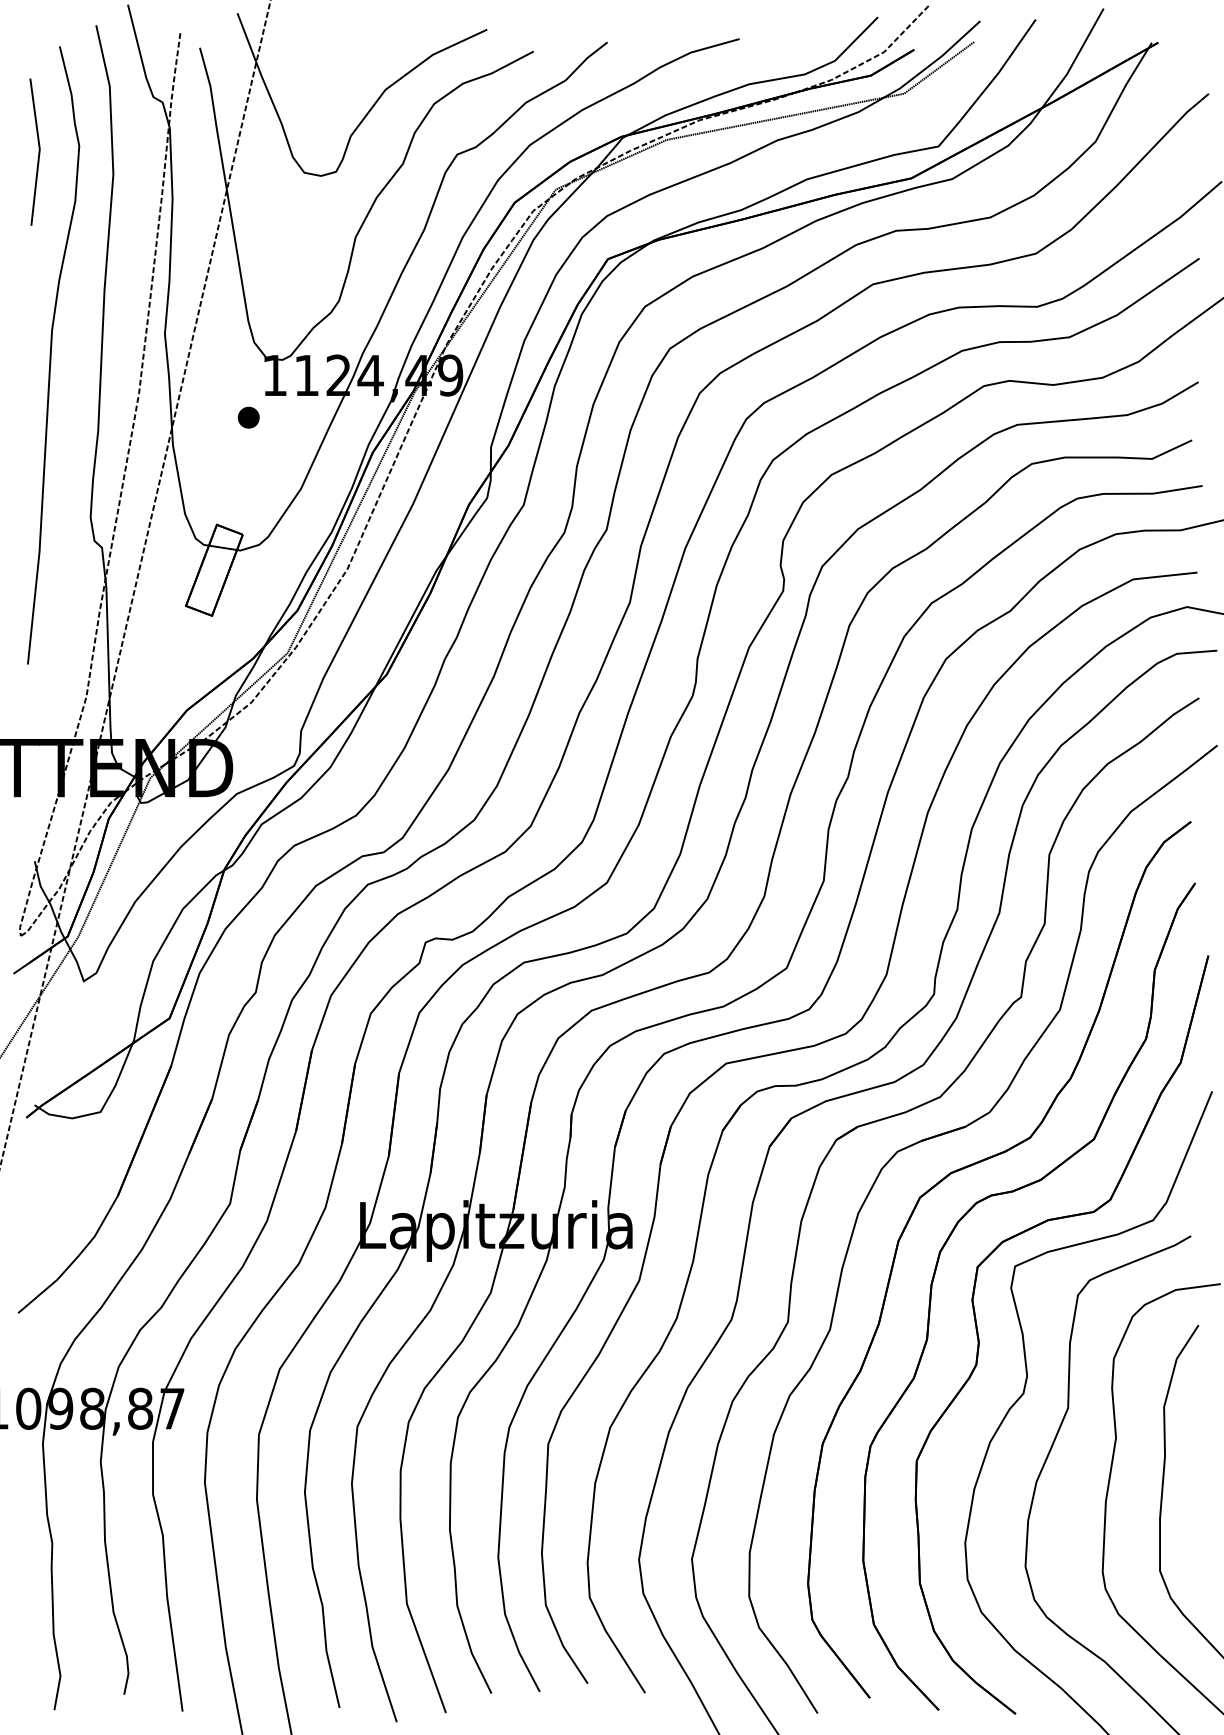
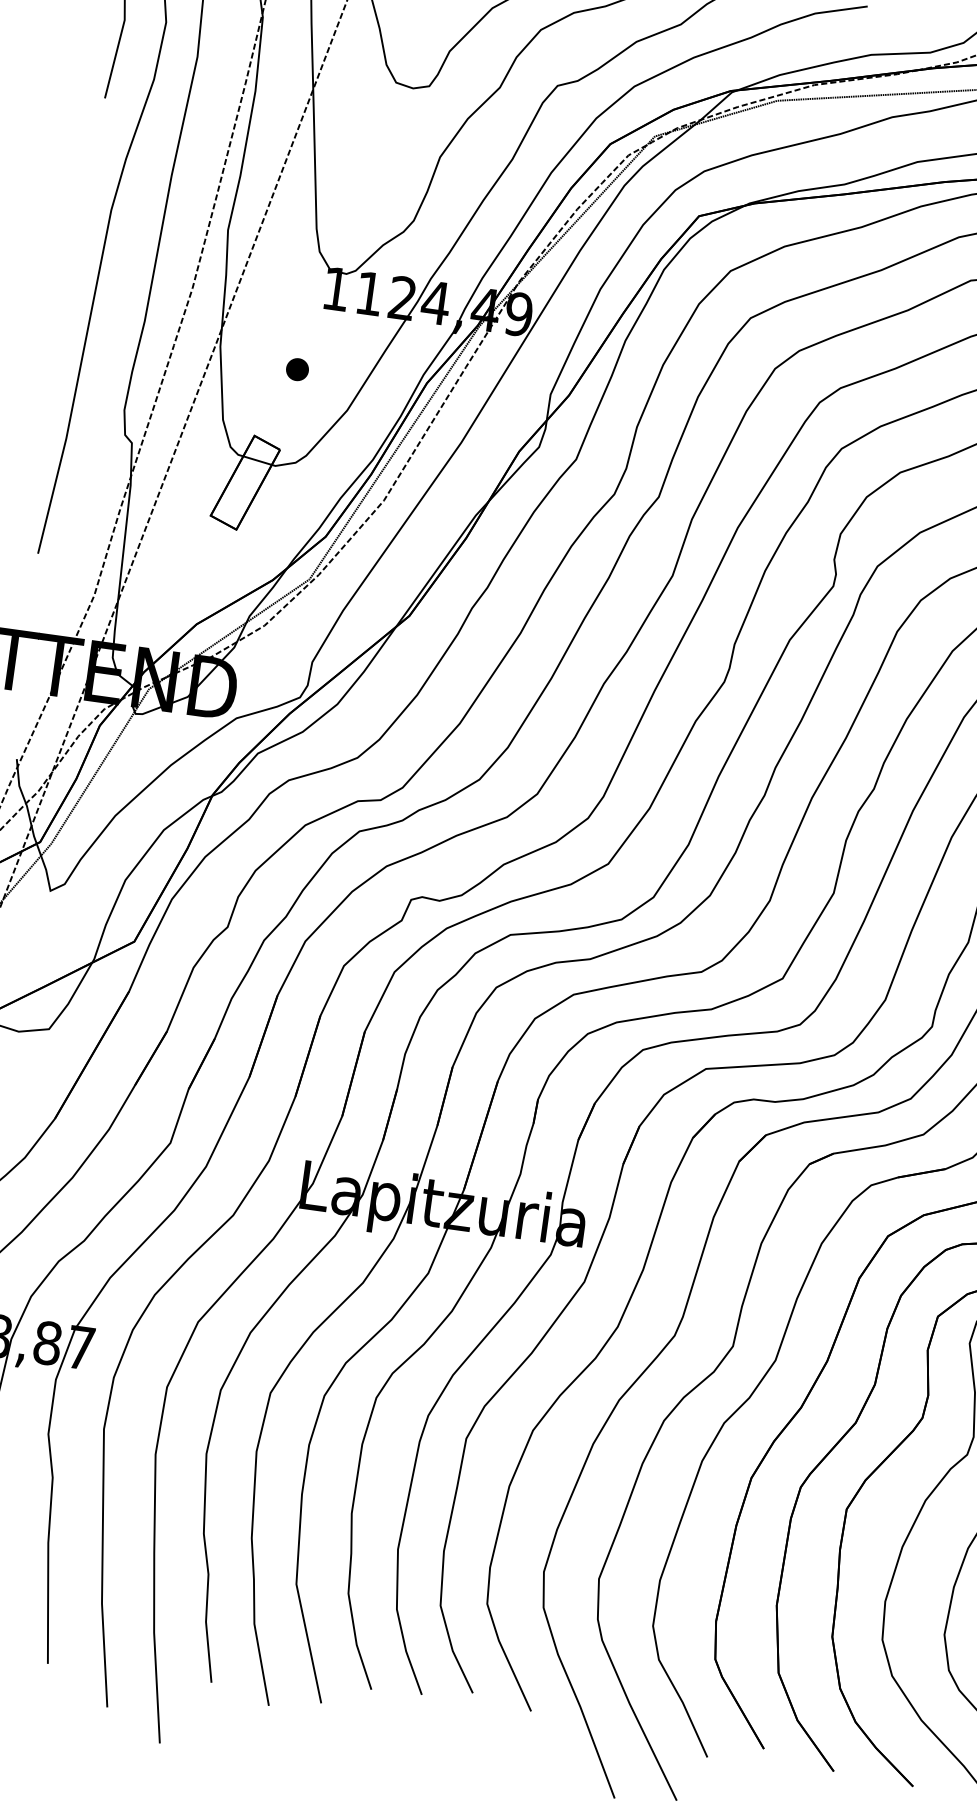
part: (248, 417) -> (297, 369), moved

